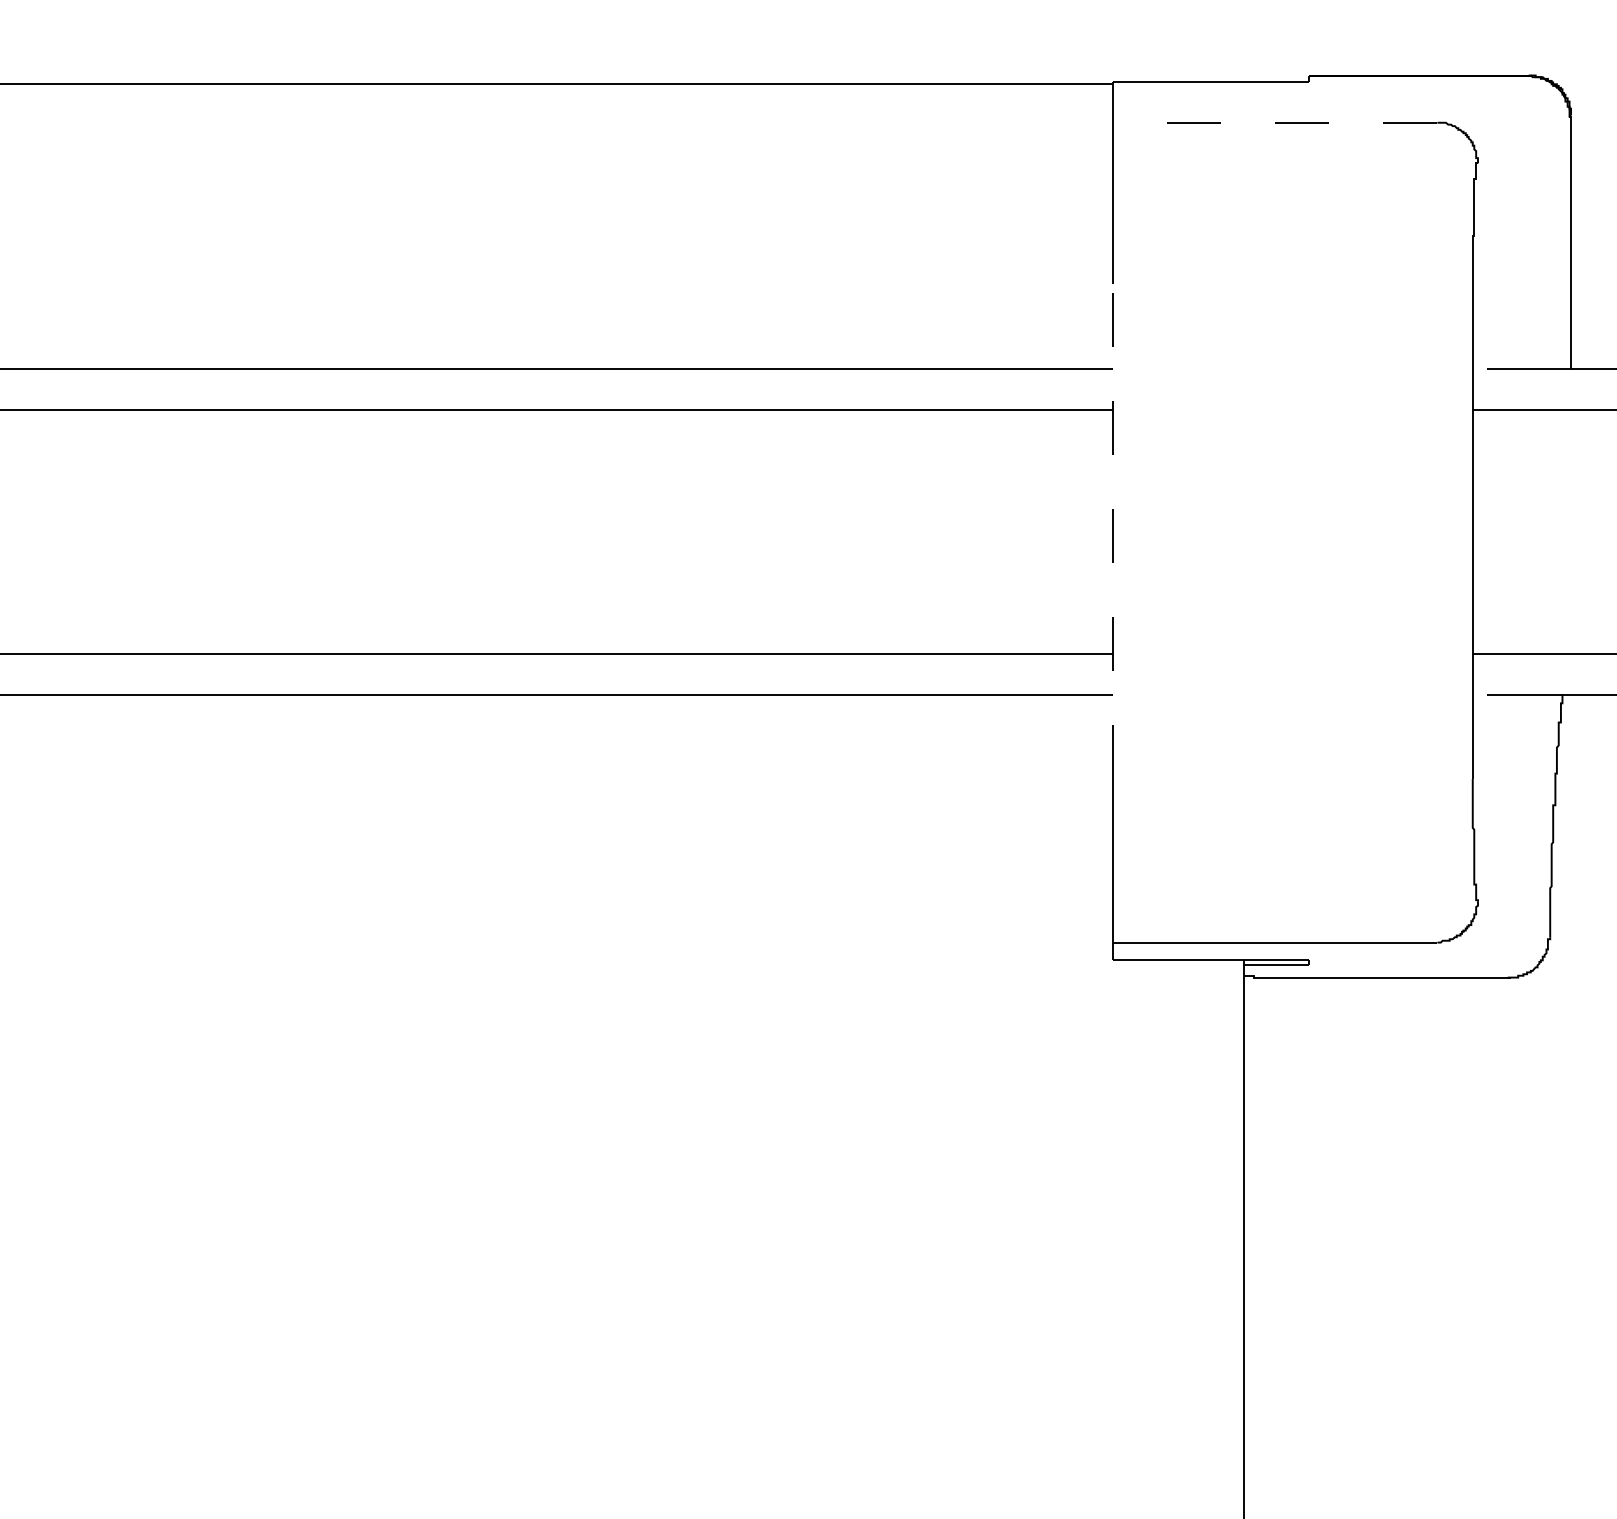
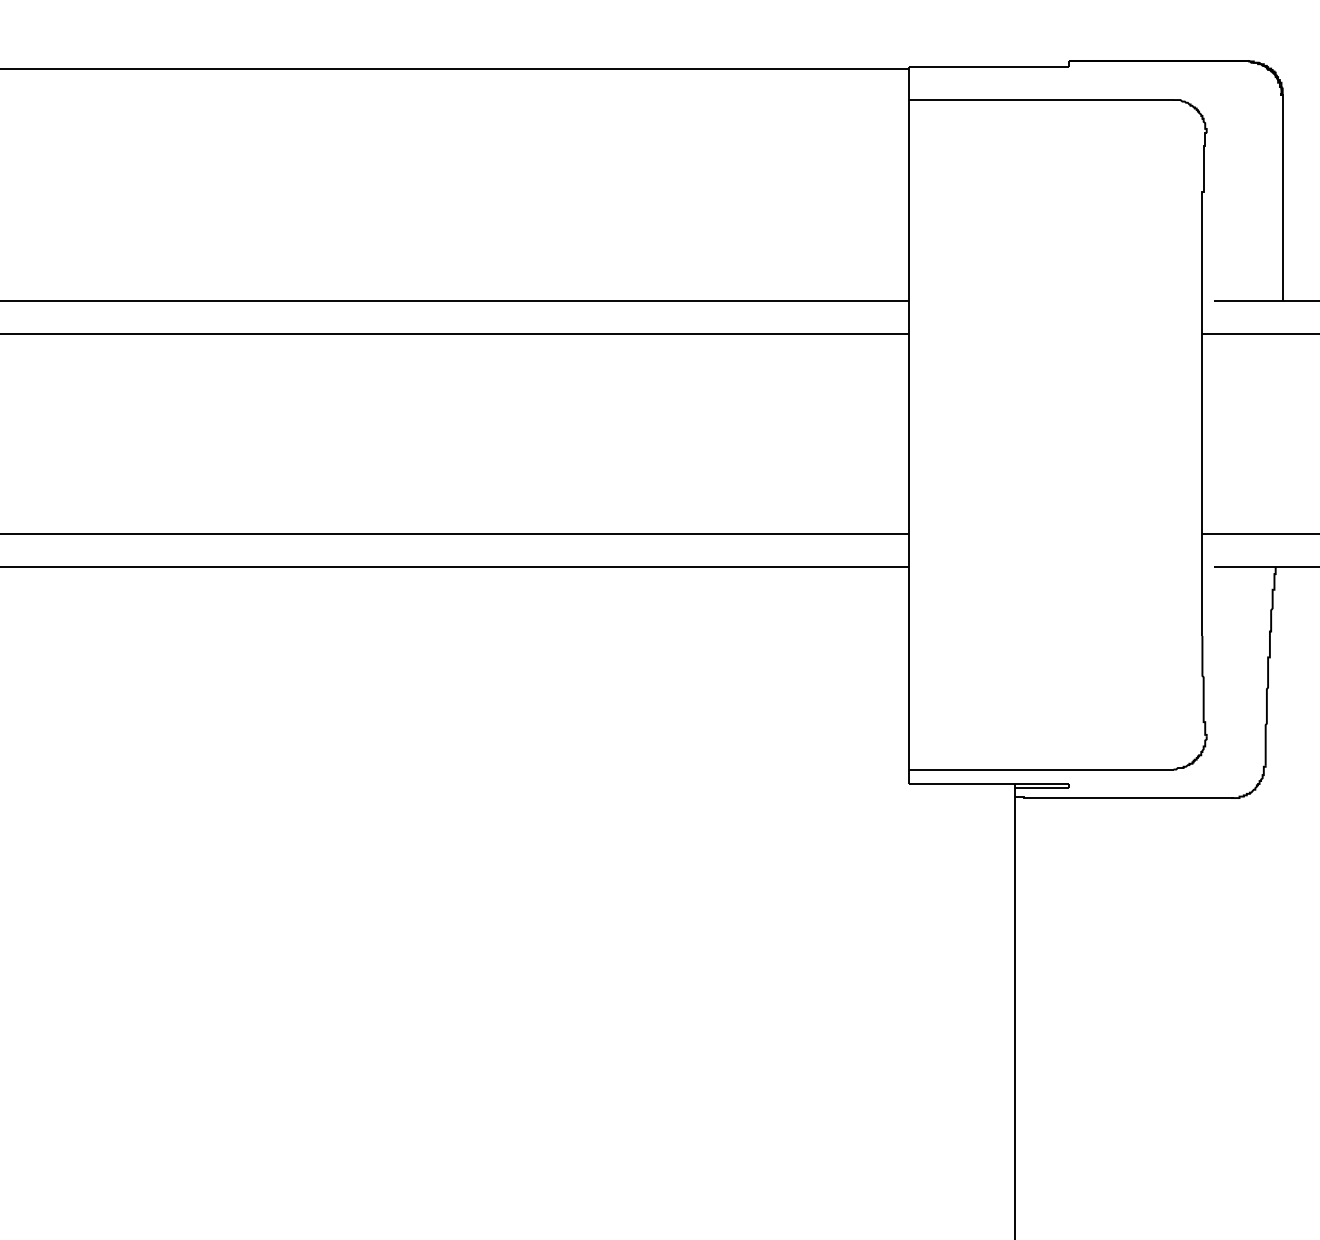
line: (1274, 122) -> (1040, 99), dashed -> solid
line: (1113, 531) -> (909, 433), dashed -> solid

